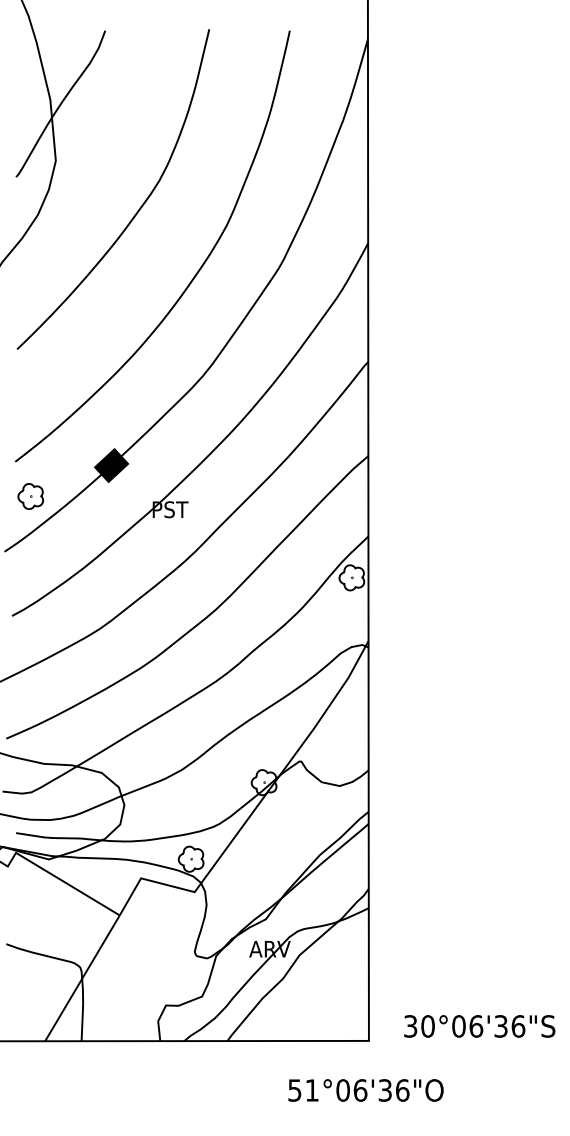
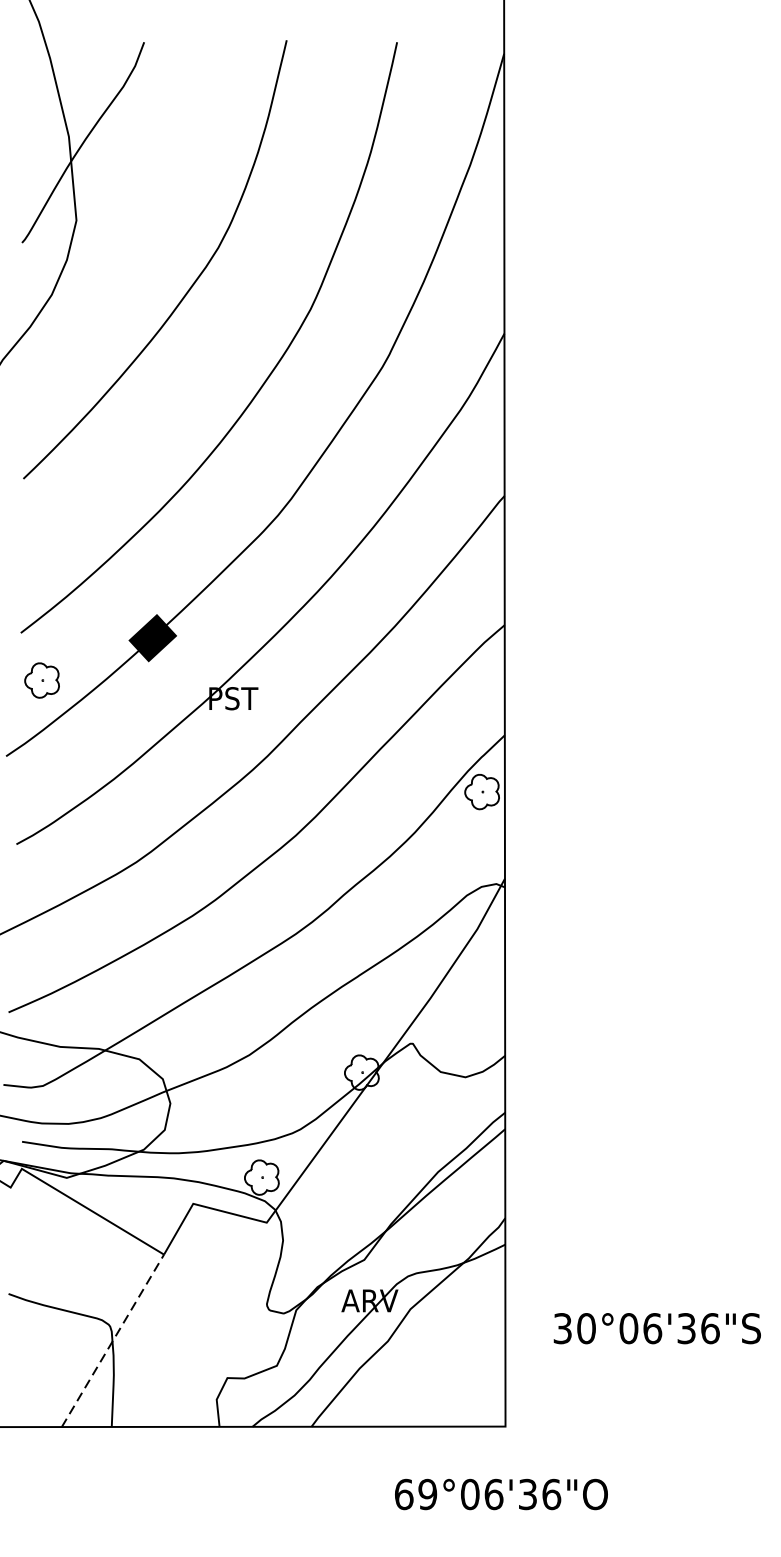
line: (82, 977) -> (112, 1339), solid -> dashed
text: (479, 1026) -> (657, 1328), moved
text: (303, 1090) -> (415, 1494), 51°06'36"O -> 69°06'36"O

